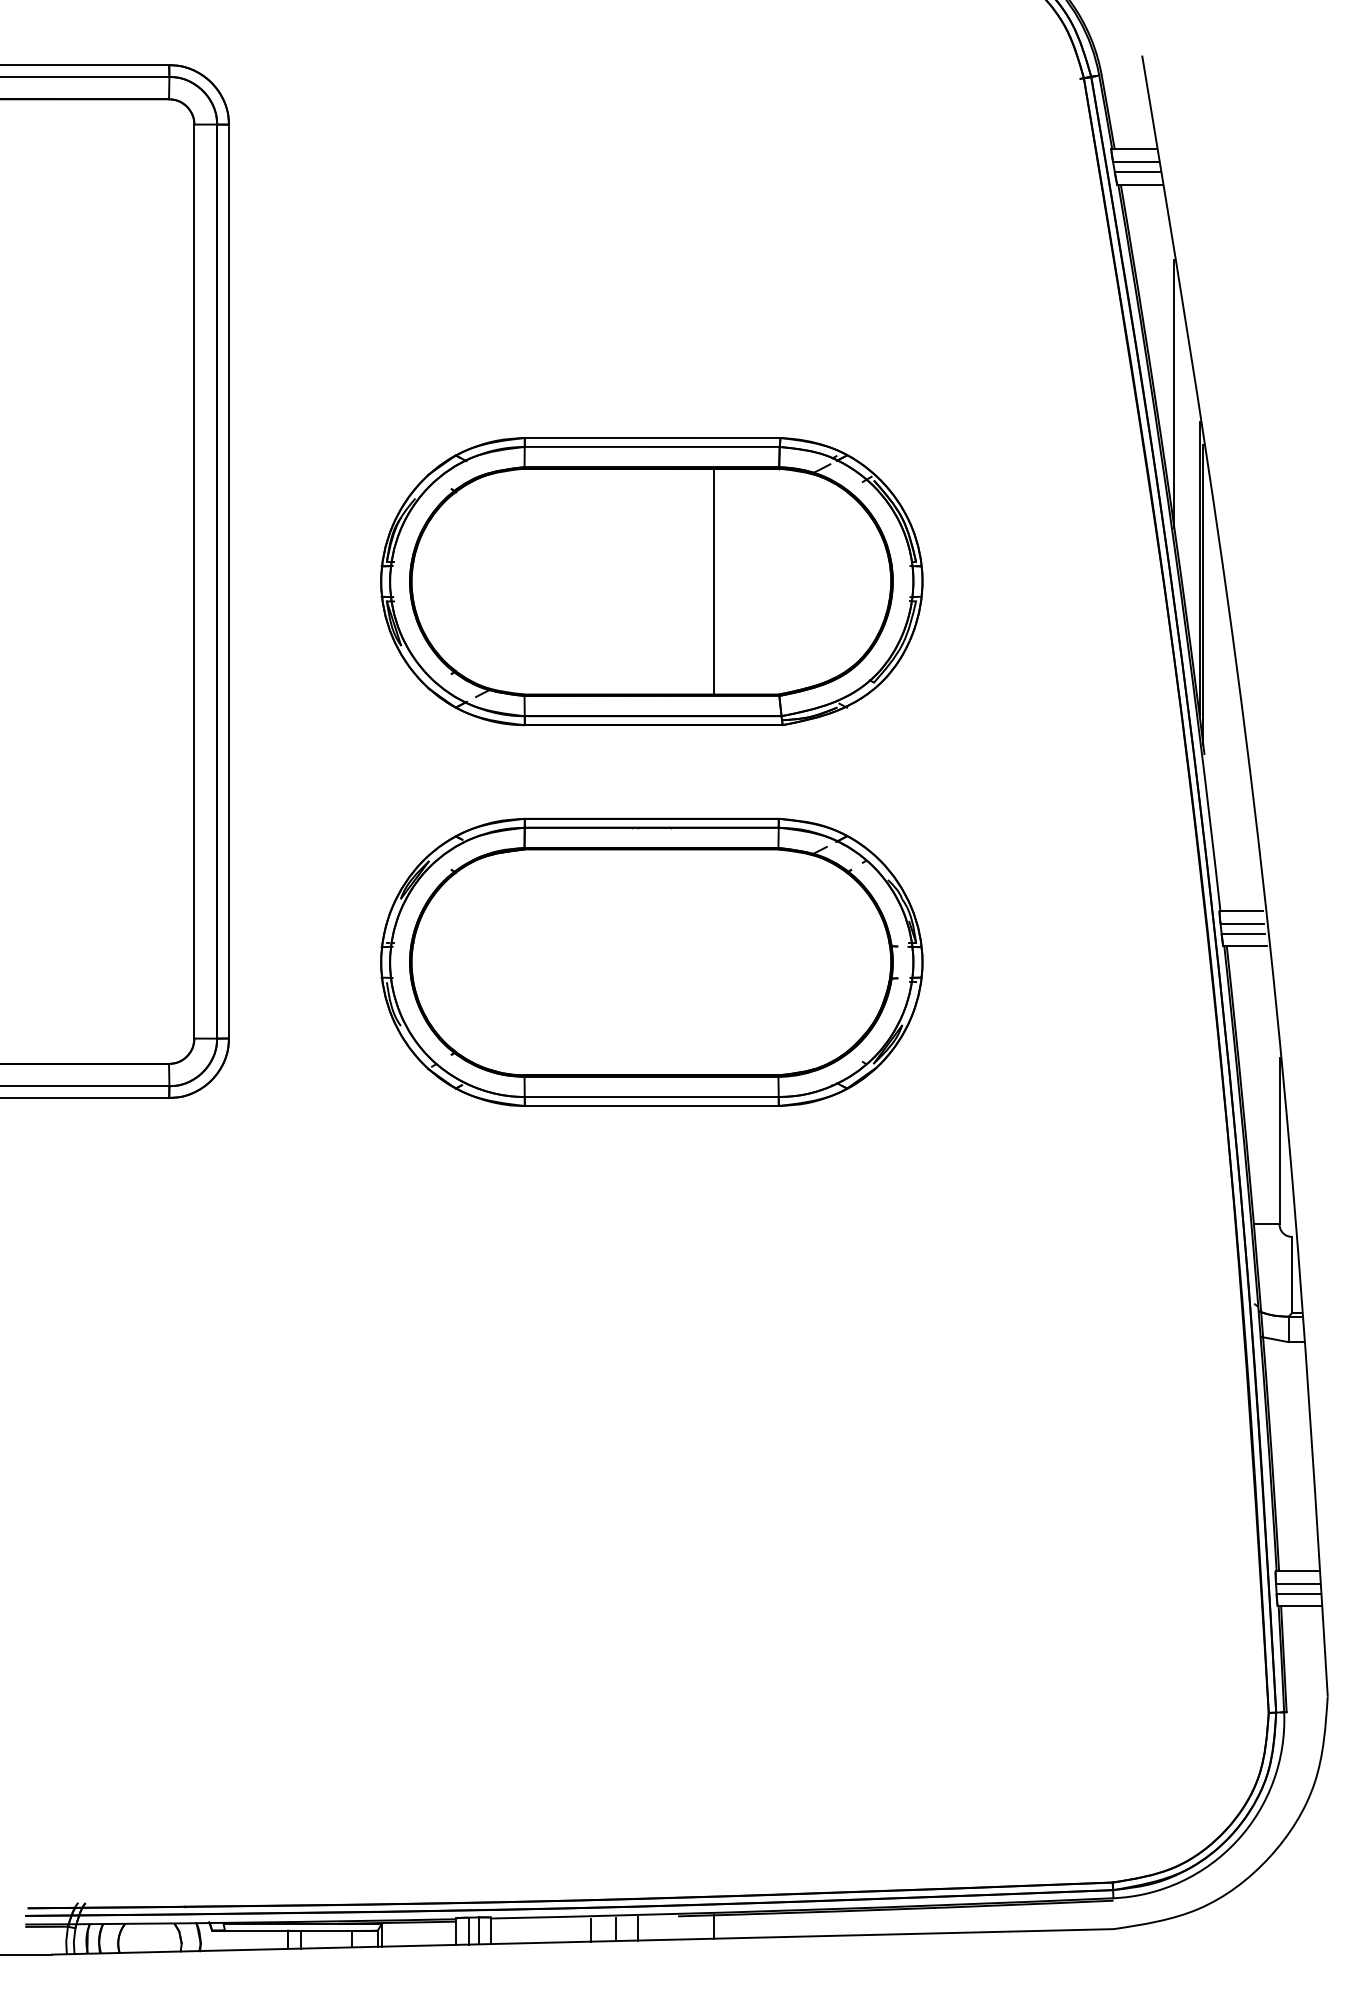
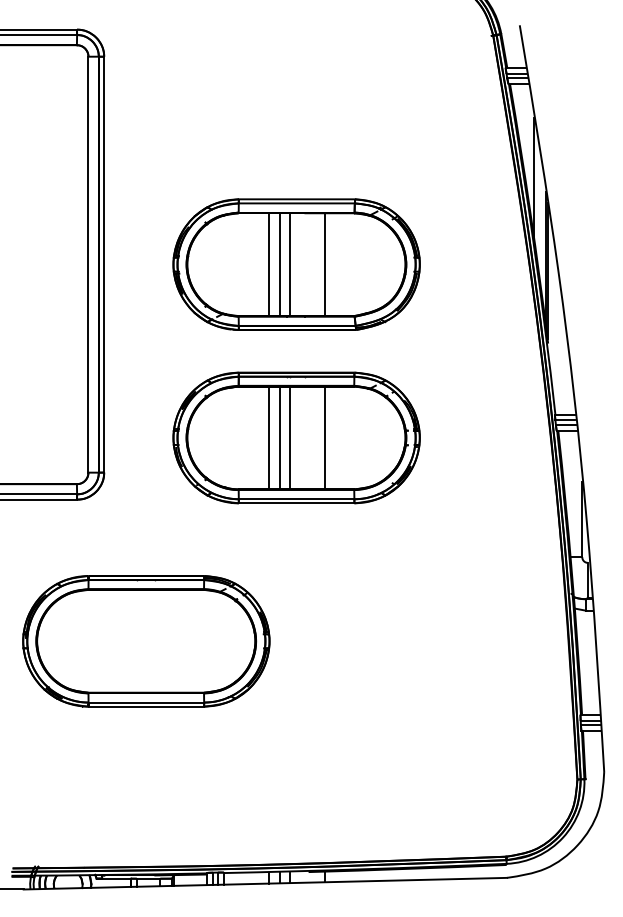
line: (590, 581) -> (268, 264), added
line: (616, 581) -> (280, 264), added
line: (638, 581) -> (290, 264), added
line: (590, 961) -> (268, 437), added
line: (616, 961) -> (280, 437), added
line: (638, 961) -> (290, 437), added
line: (713, 961) -> (324, 437), added
part: (321, 1409) -> (146, 641), added

